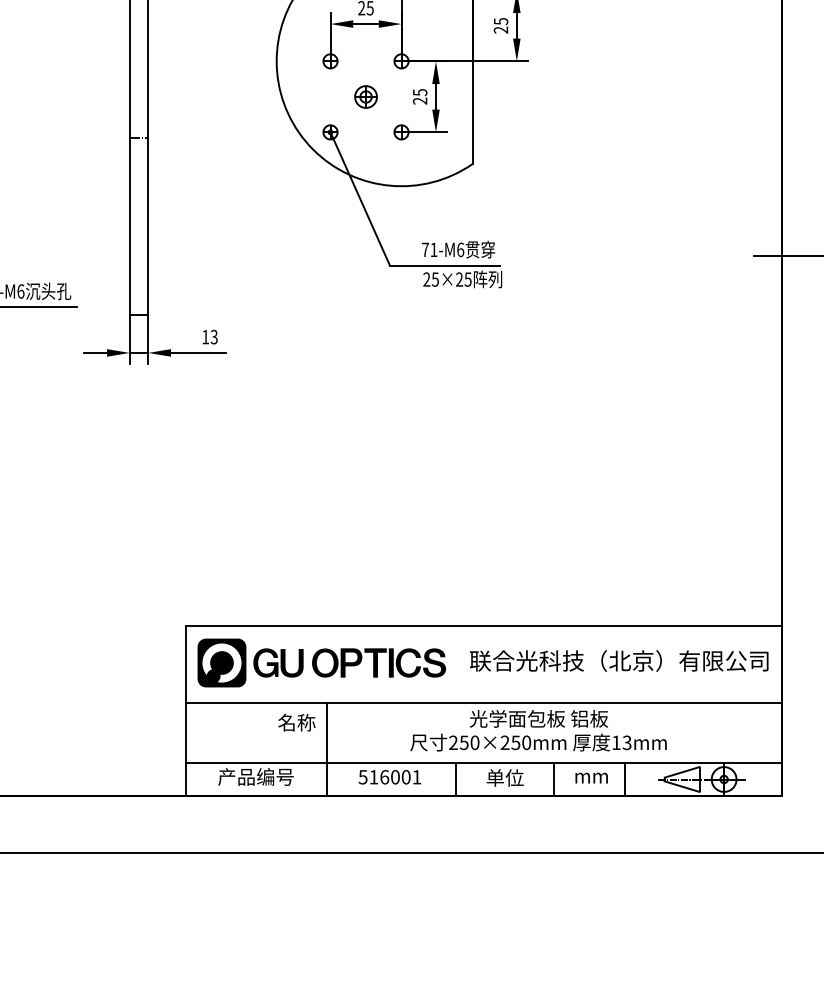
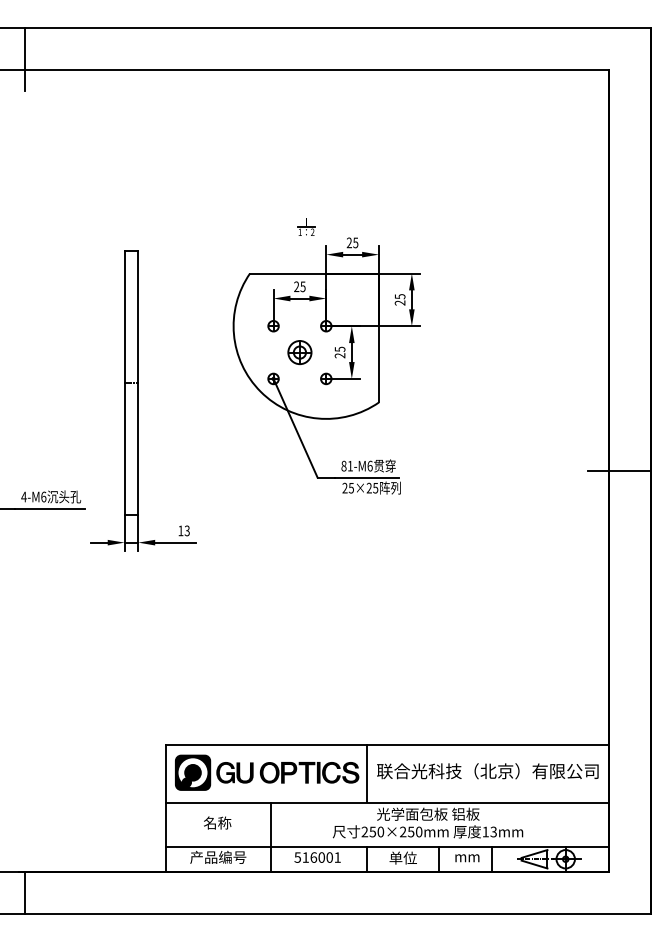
part: (365, 96) -> (299, 352), size x1.43
text: (424, 249) -> (343, 465), 71-M6 -> 81-M6
line: (457, 663) -> (367, 773), added
text: (296, 721) -> (217, 822), moved

